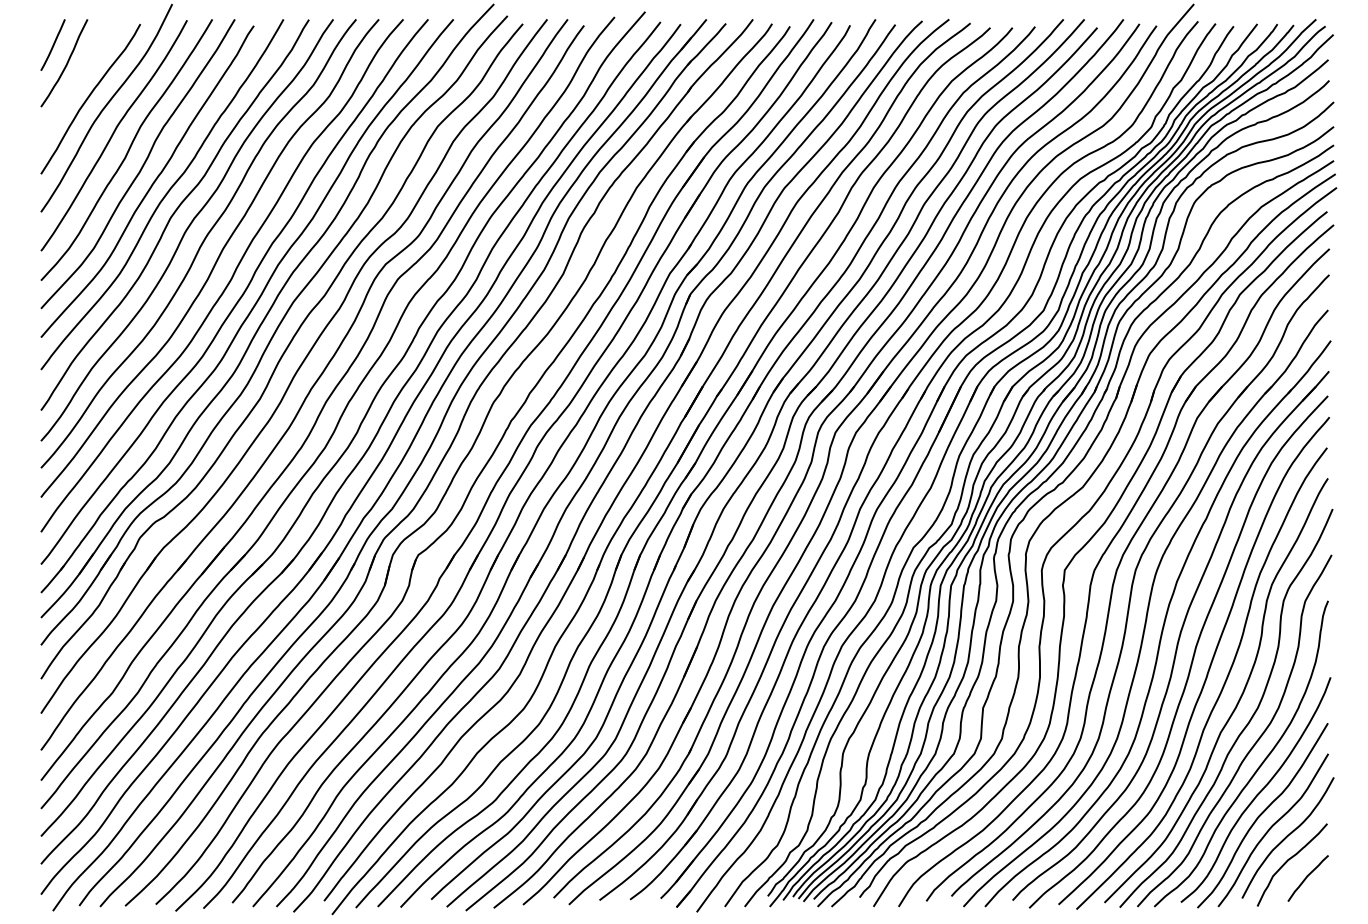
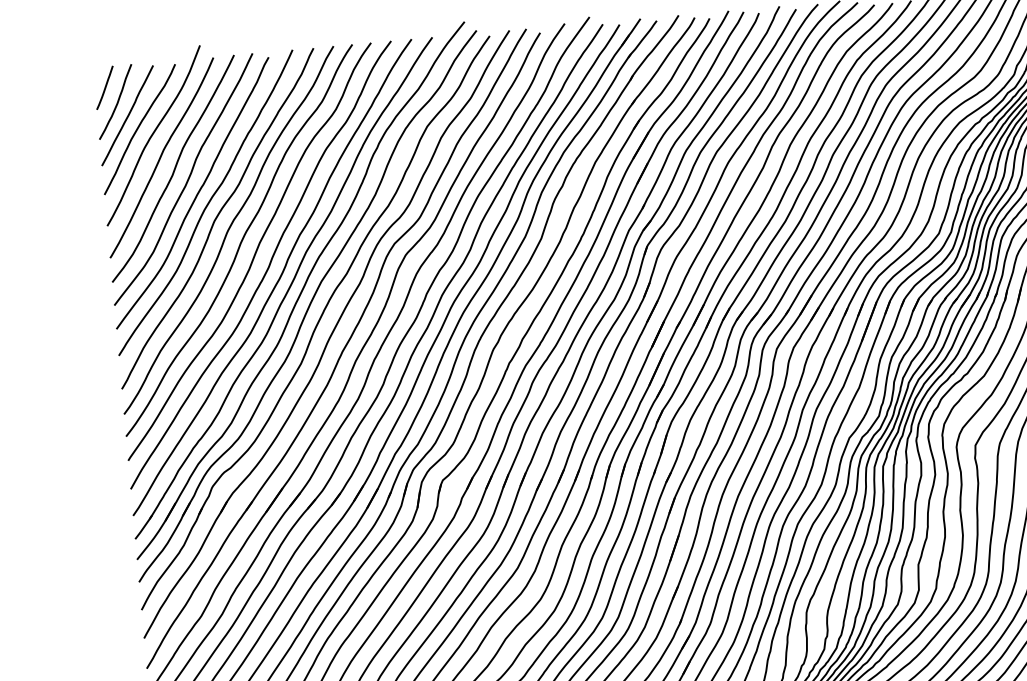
curve: (77, 81) -> (127, 116), added

